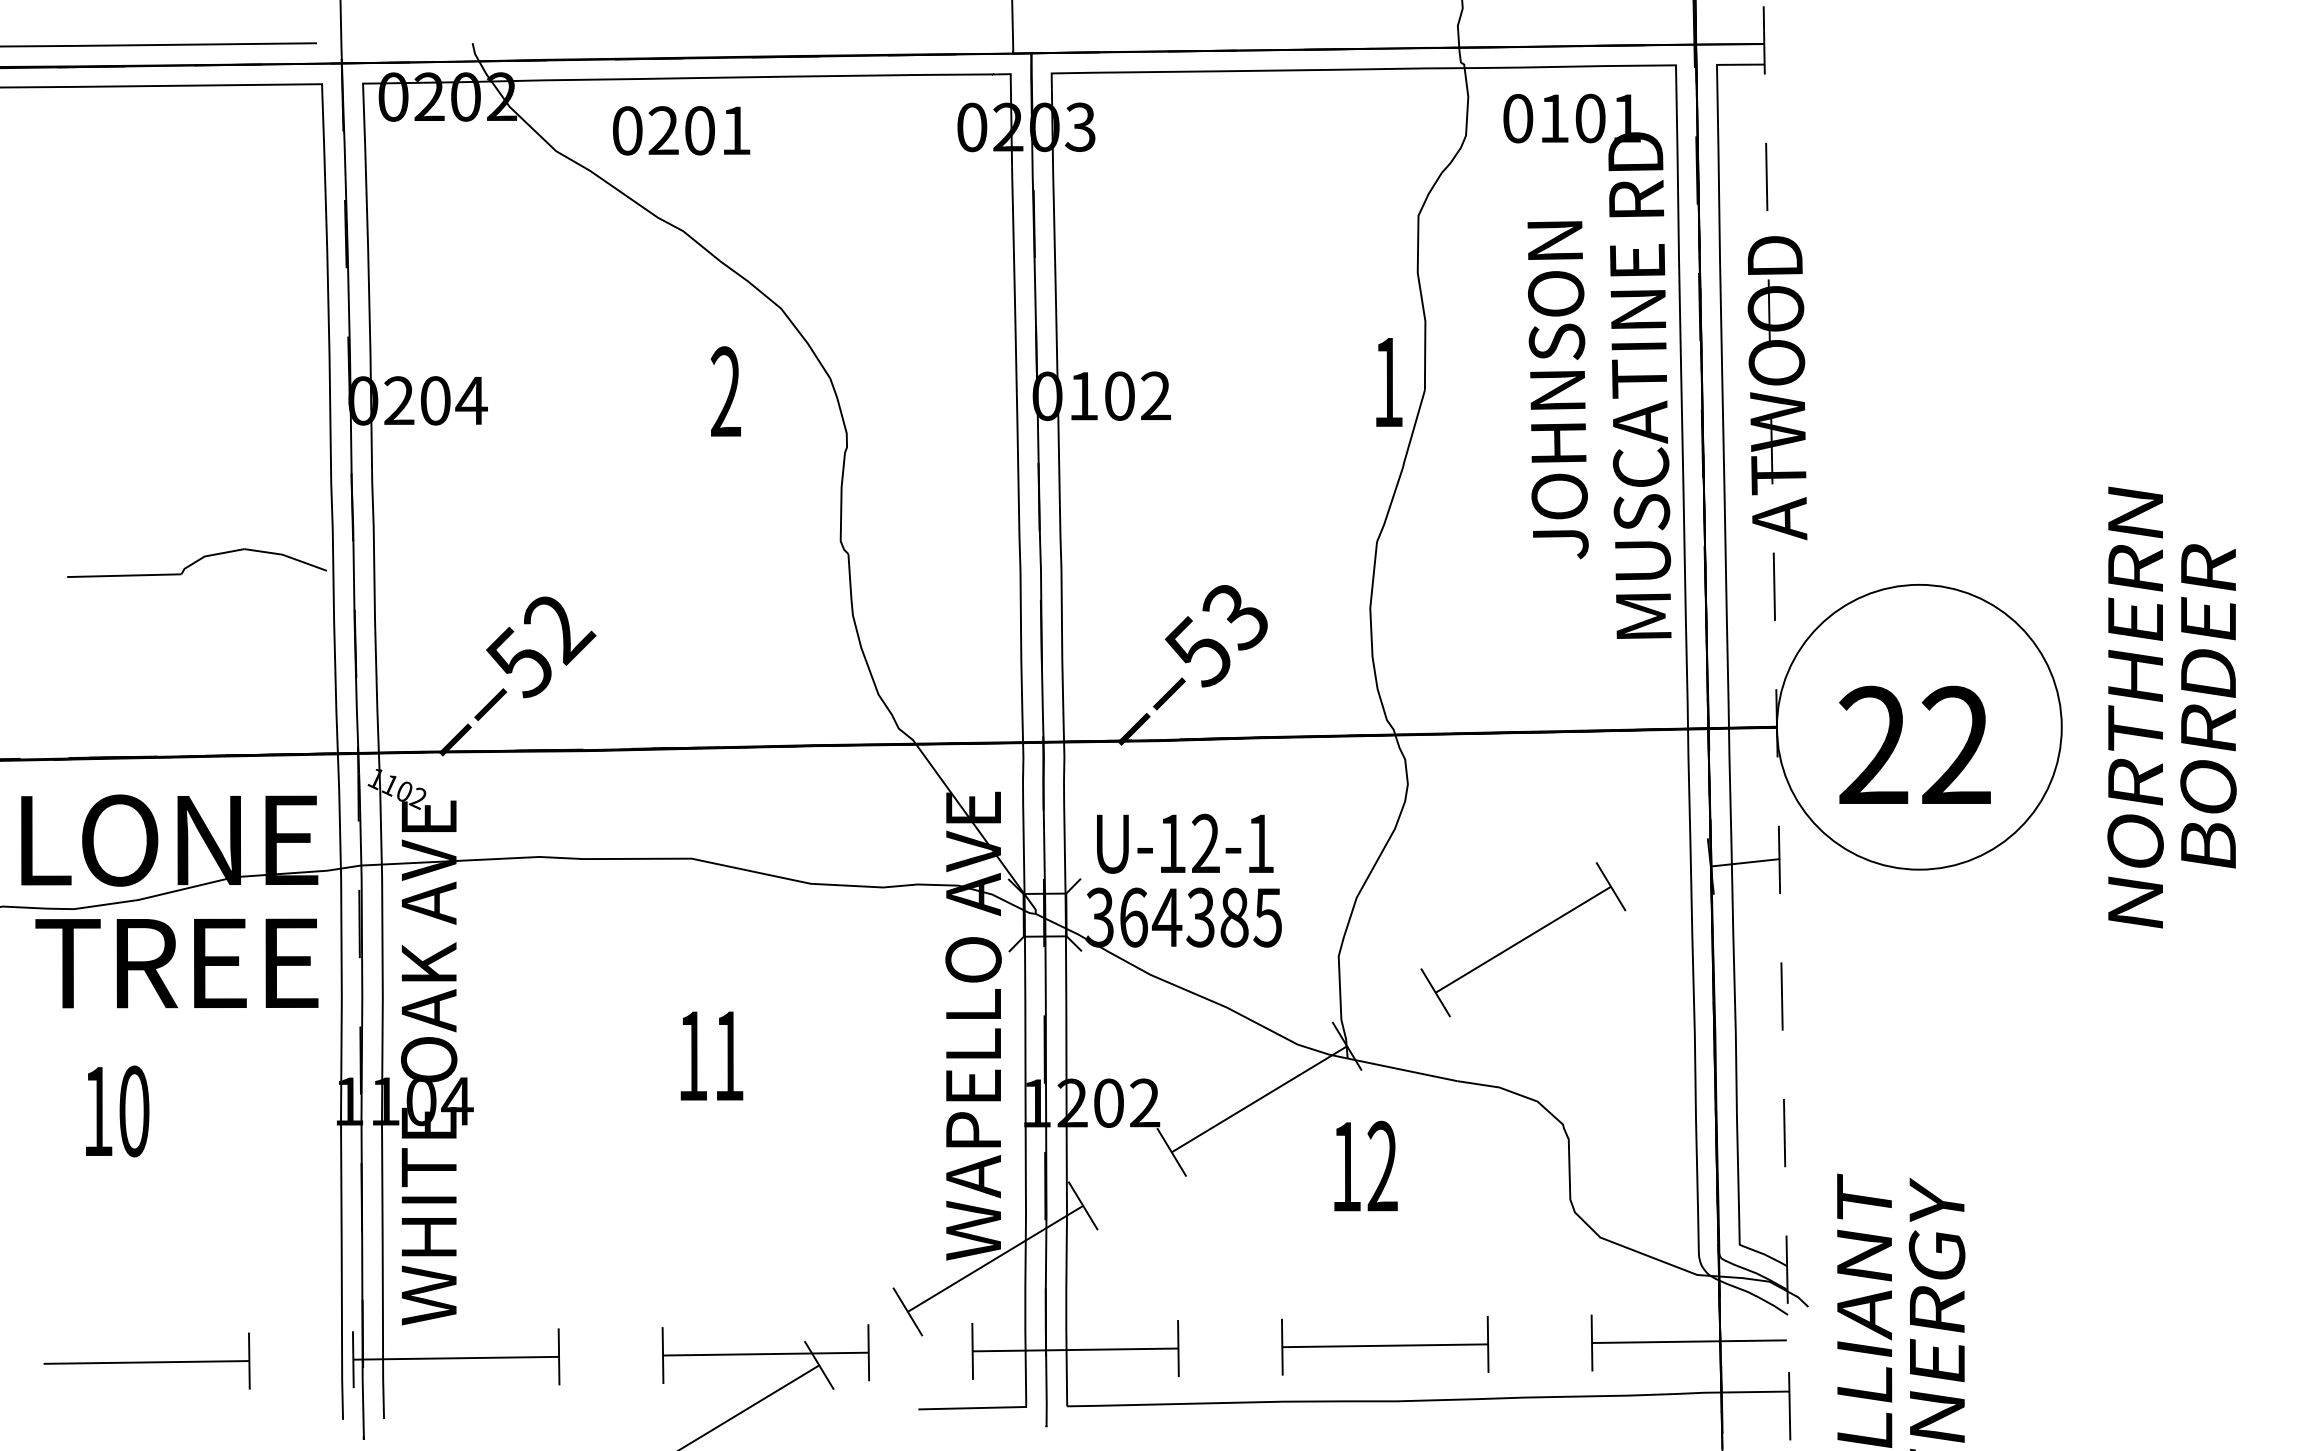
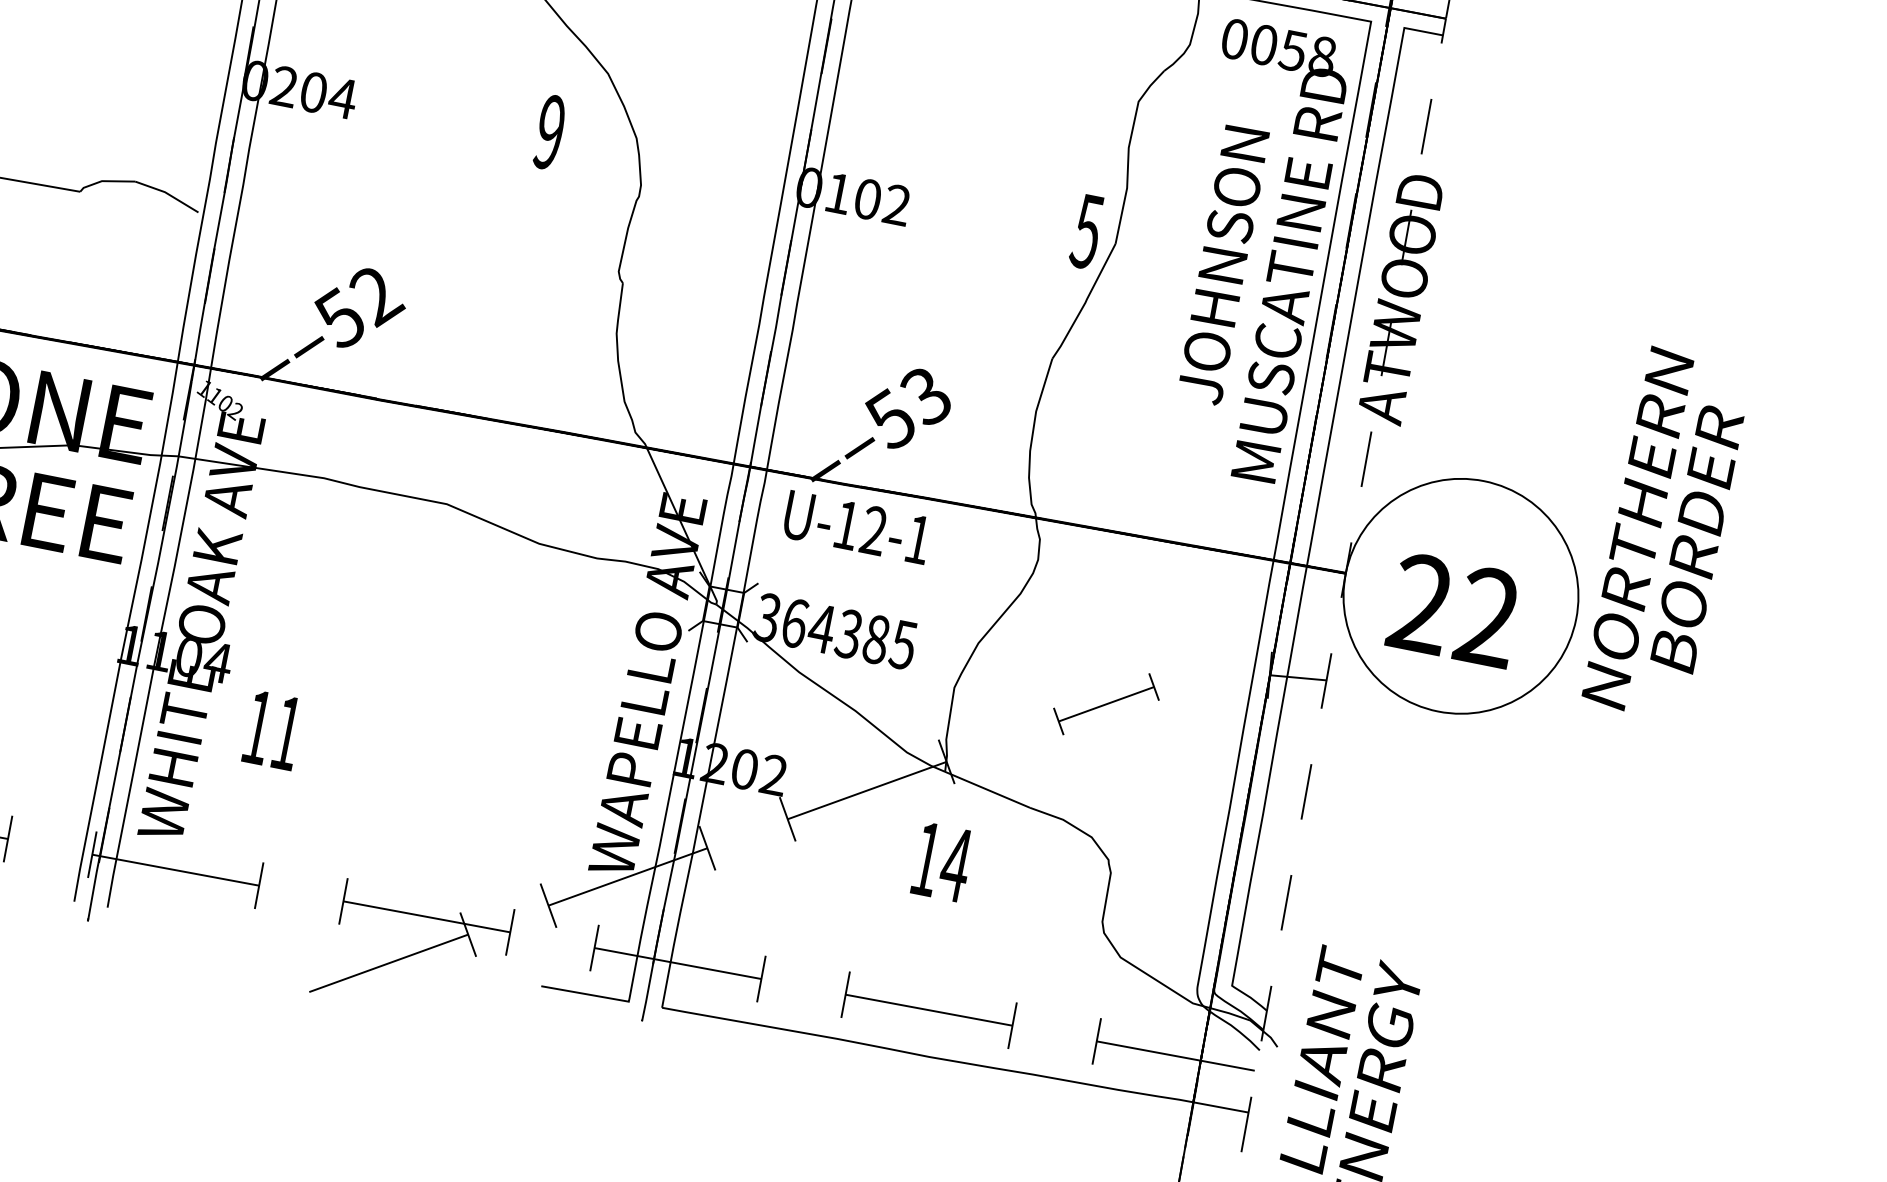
text: (1590, 118) -> (1293, 50), 0101 -> 0058
text: (1387, 383) -> (1086, 232), 1 -> 5
text: (725, 392) -> (549, 132), 2 -> 9
text: (2171, 707) -> (1666, 534), moved
text: (1185, 843) -> (857, 527), moved
part: (1523, 939) -> (1106, 703), size x0.6
text: (711, 1055) -> (272, 730), moved
text: (1382, 1165) -> (956, 863), 12 -> 14

